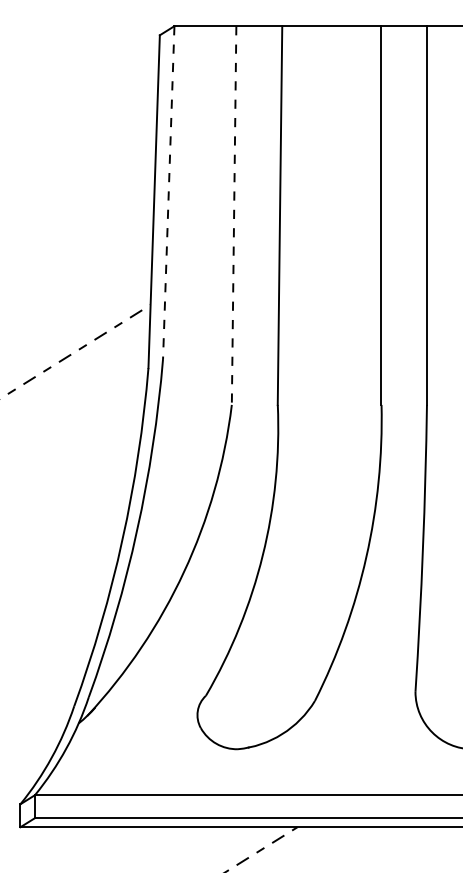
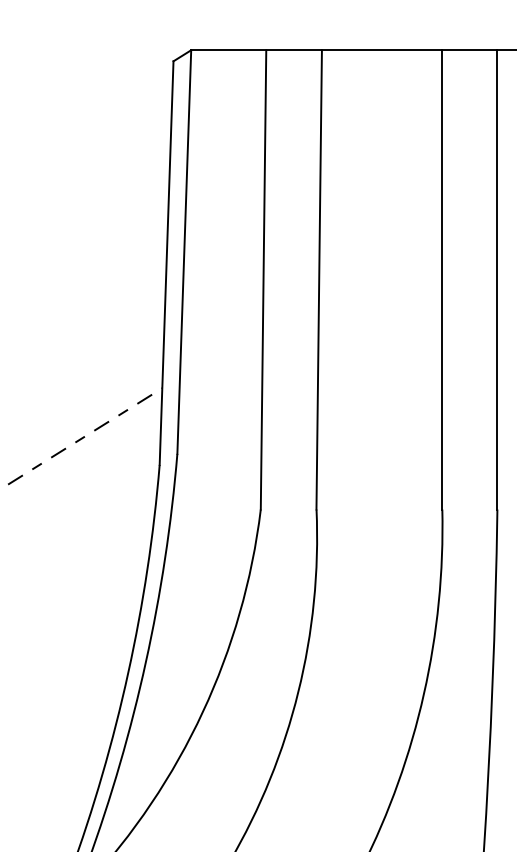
line: (168, 192) -> (183, 251), dashed -> solid
line: (234, 216) -> (264, 281), dashed -> solid

